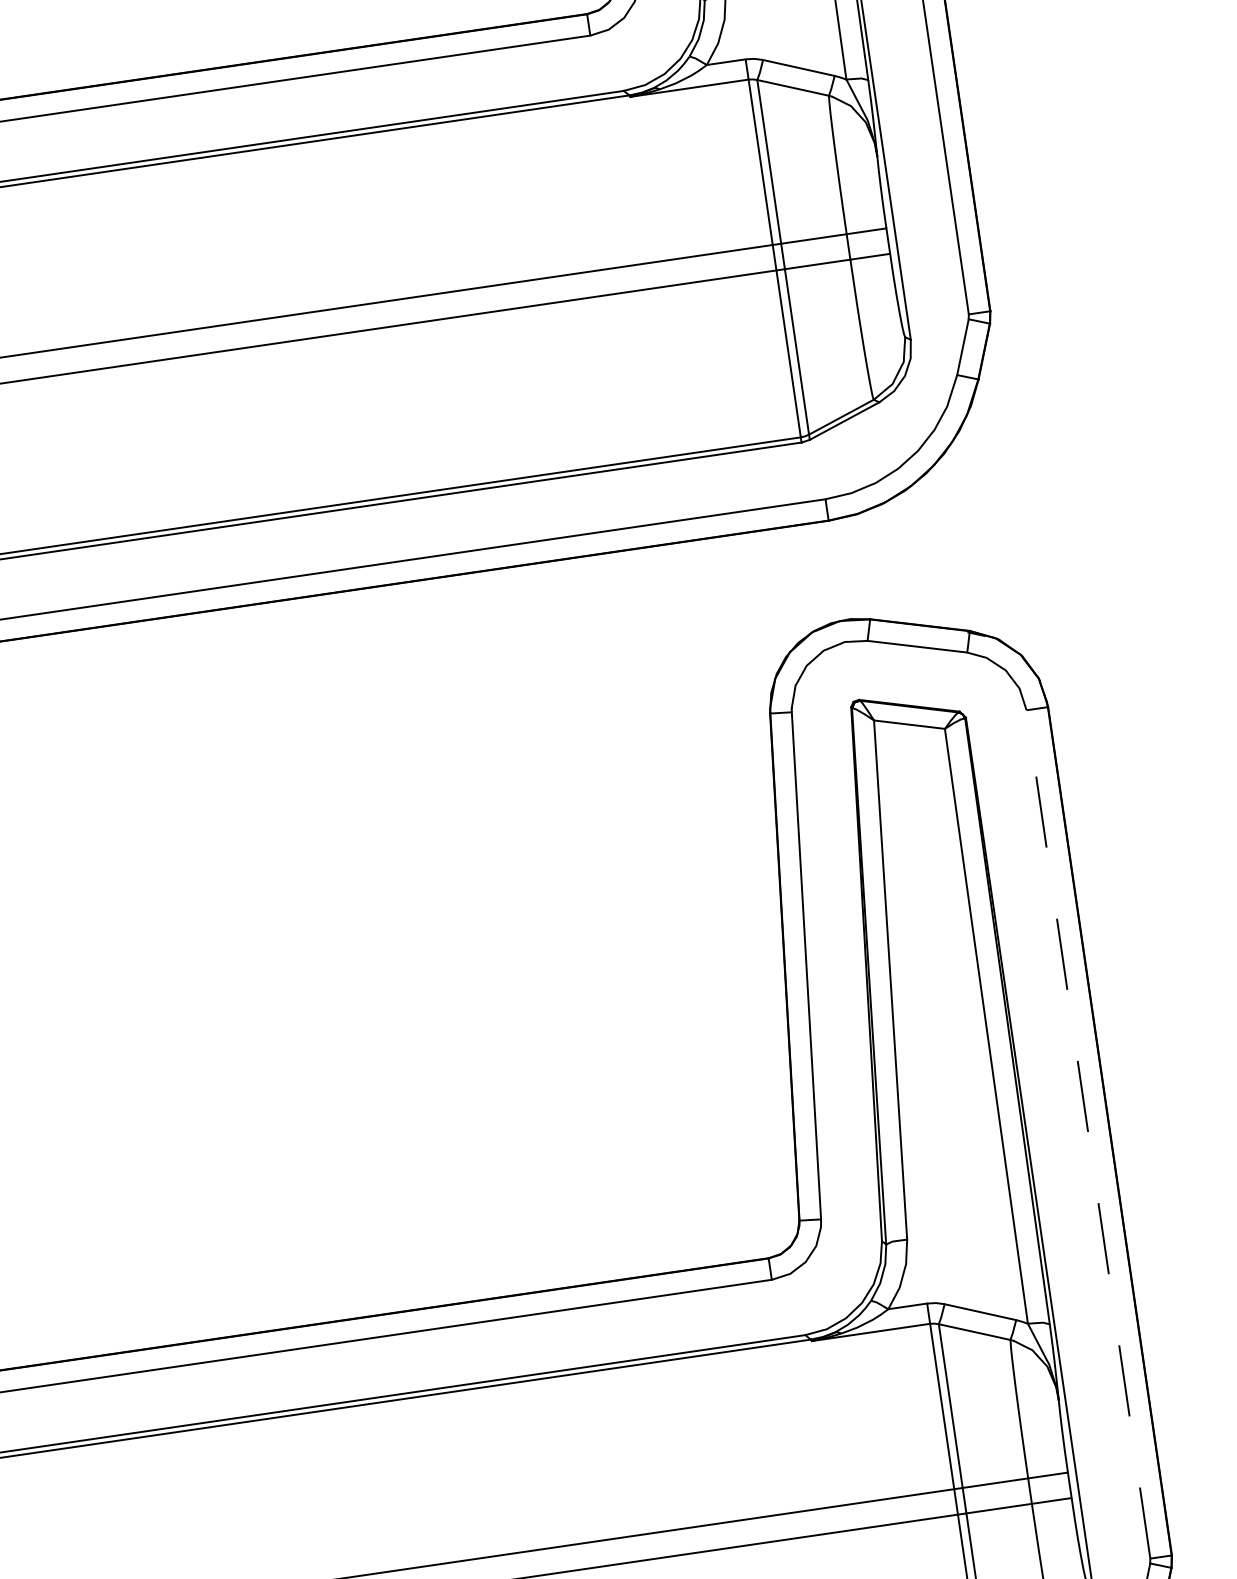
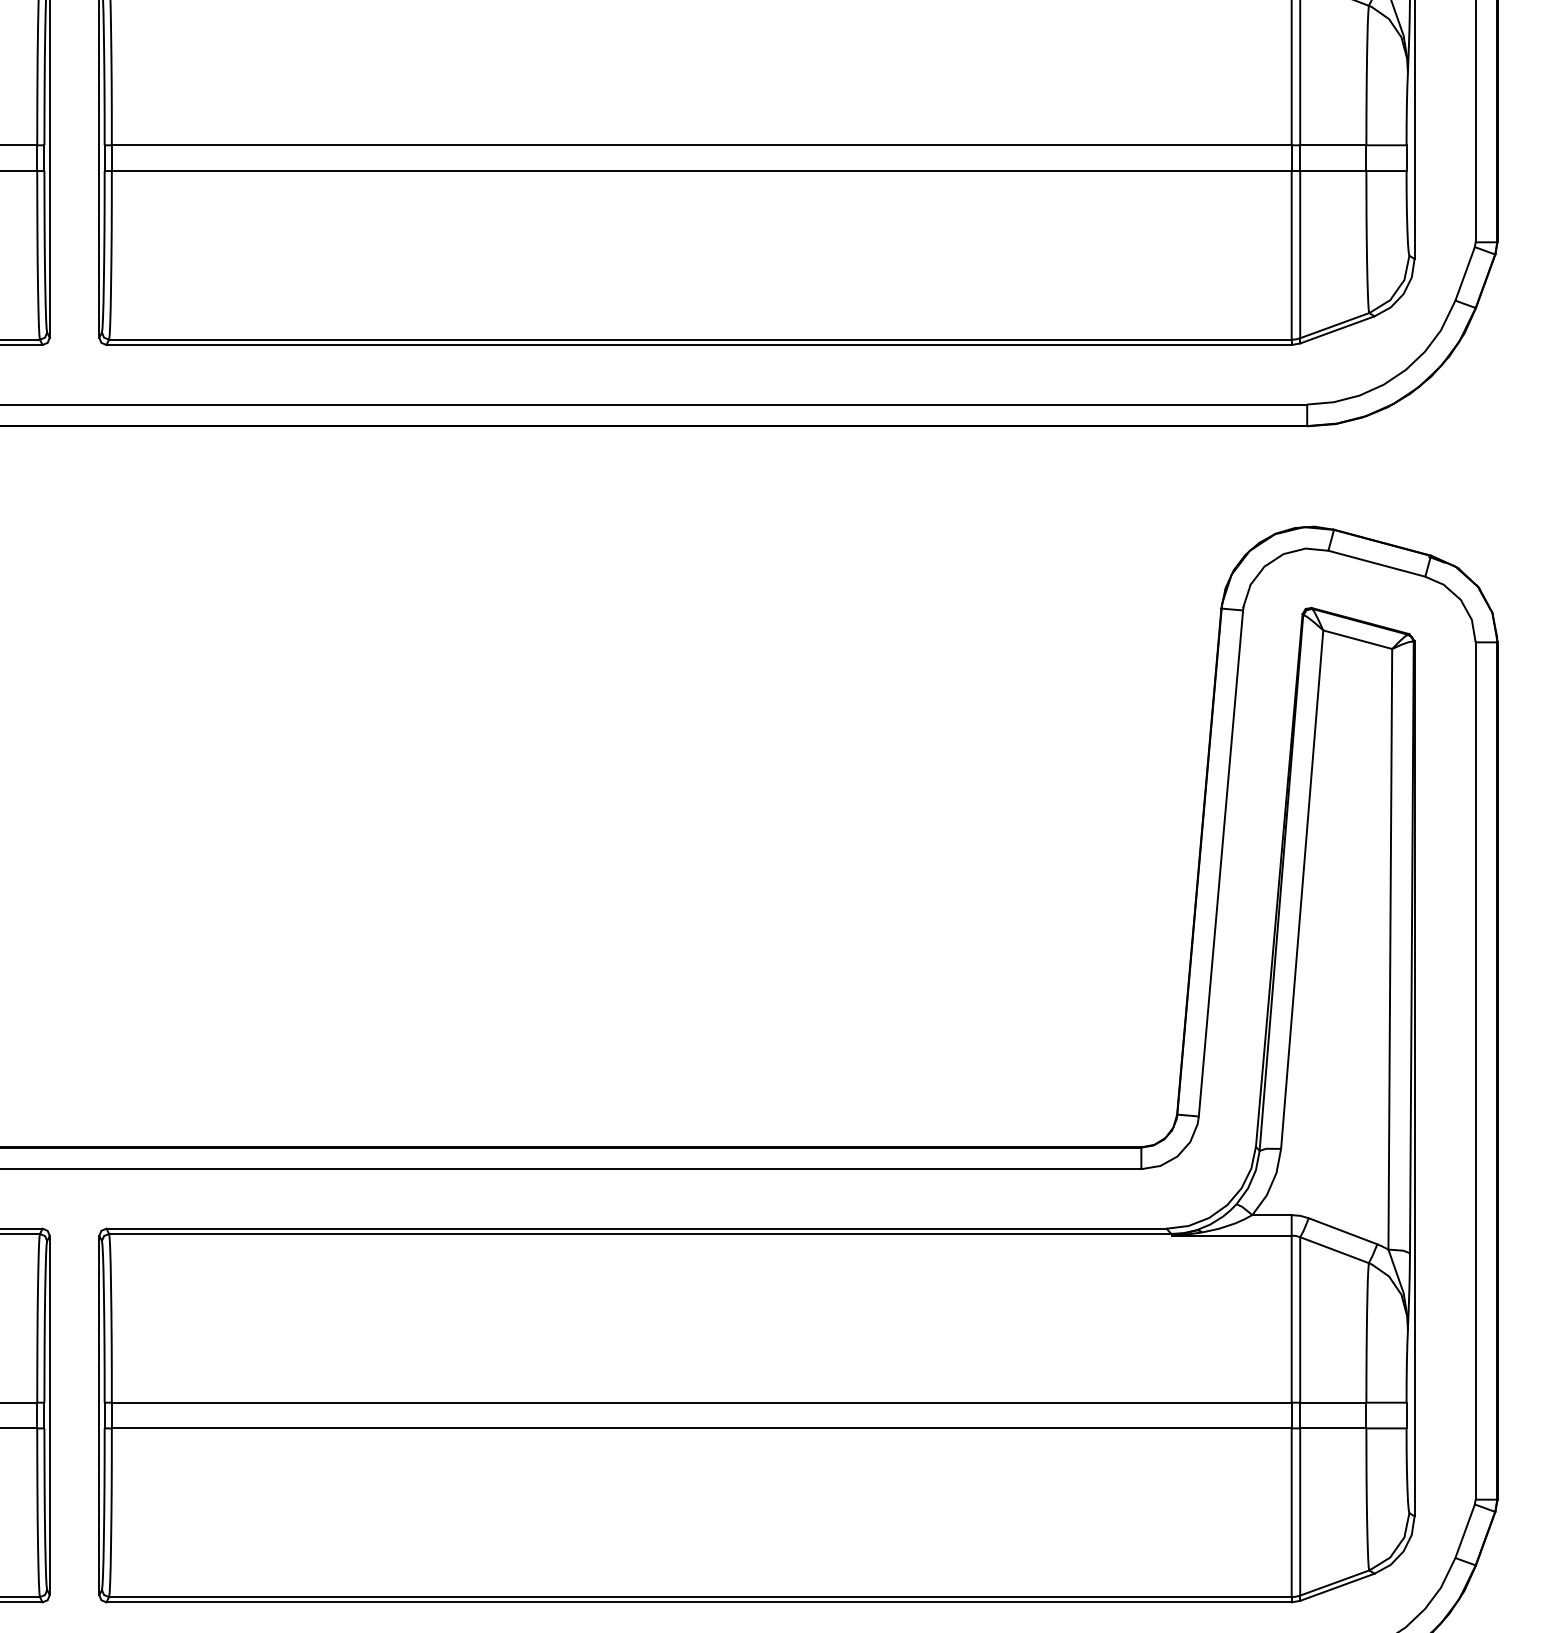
line: (1088, 1134) -> (1475, 1071), dashed -> solid

